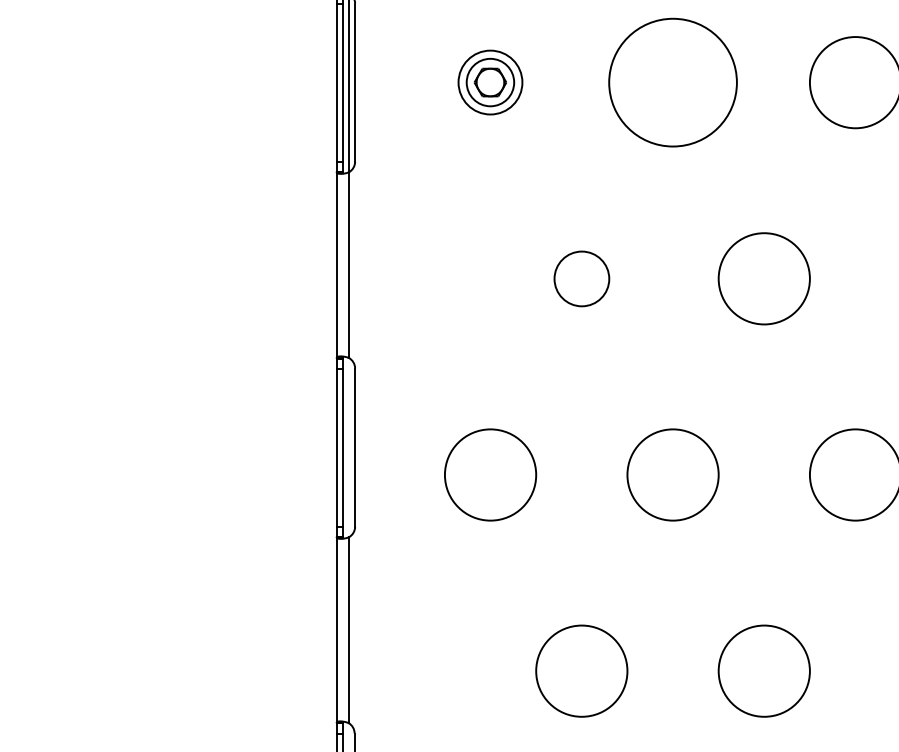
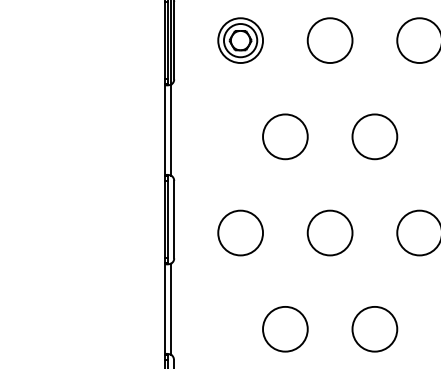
part: (490, 82) -> (240, 40), size x1.43
circle: (671, 82) -> (329, 40), size x0.71
circle: (582, 278) -> (285, 136), size x1.67

